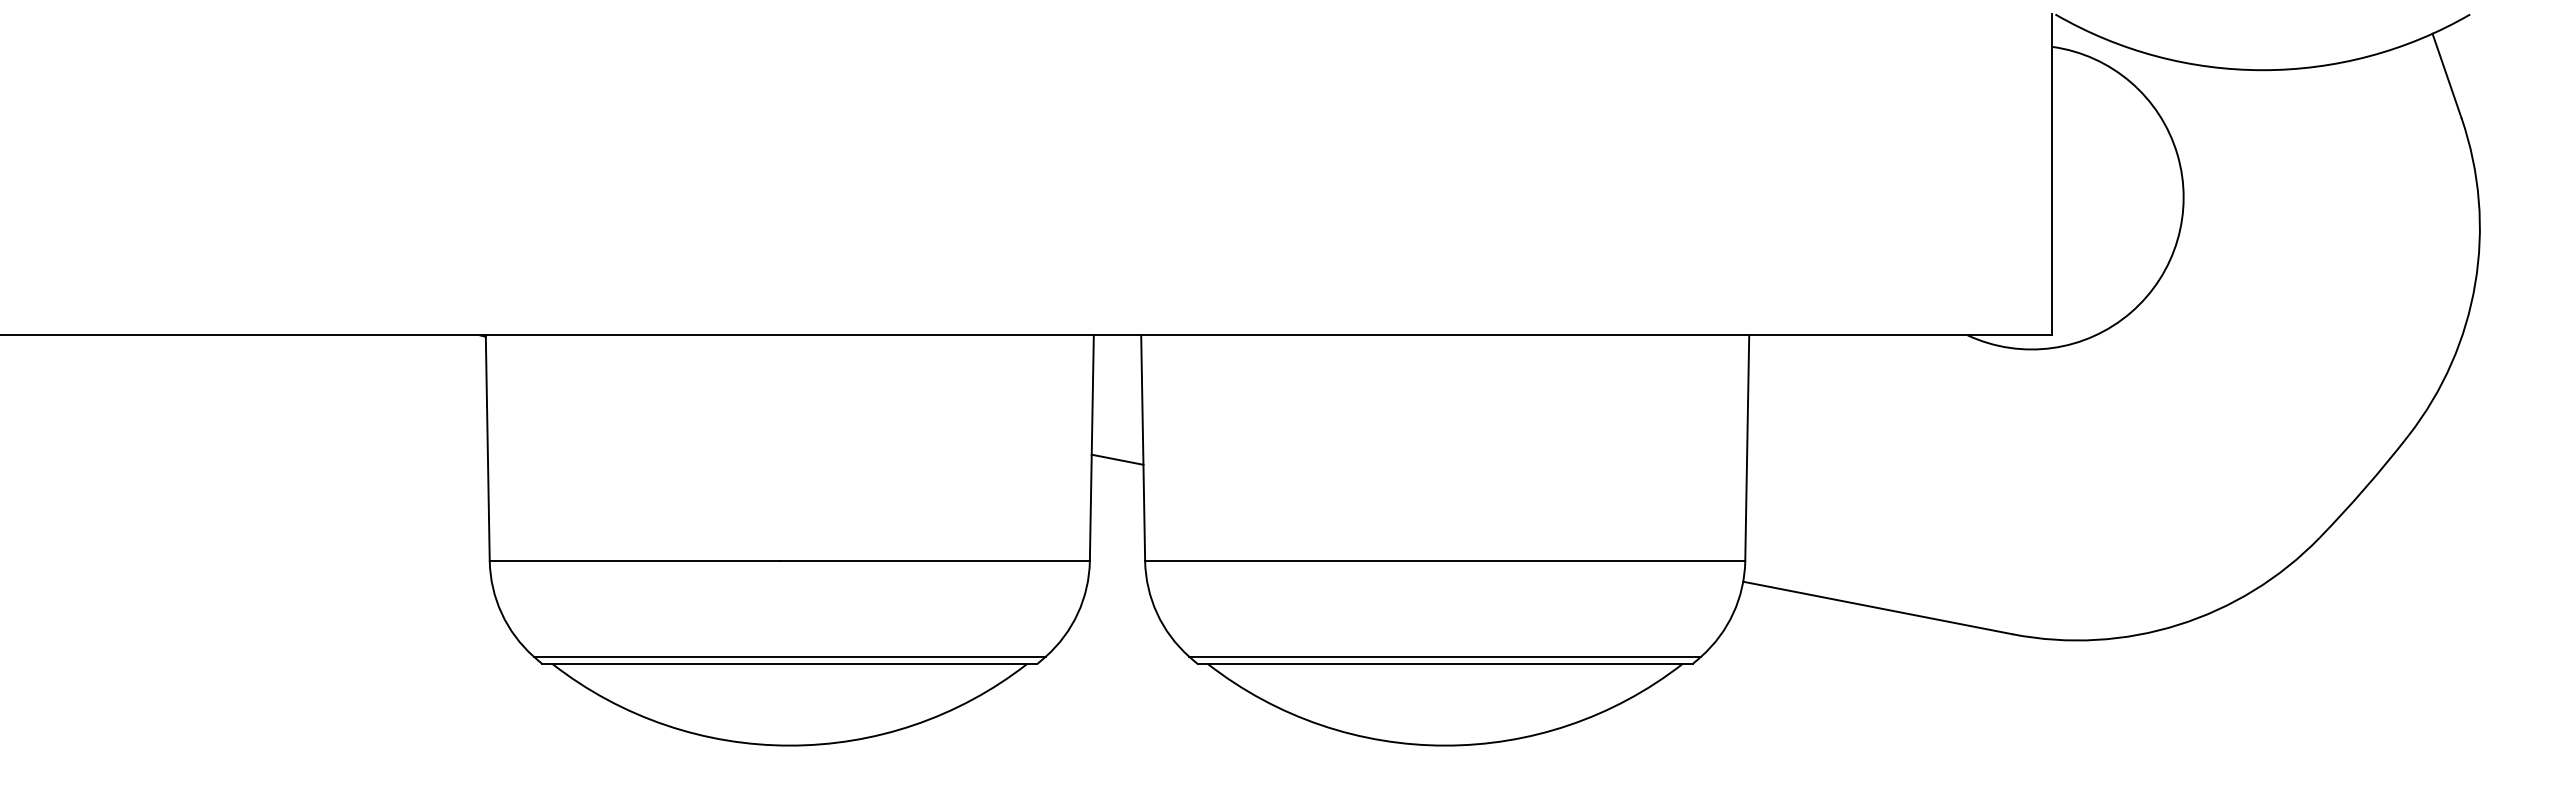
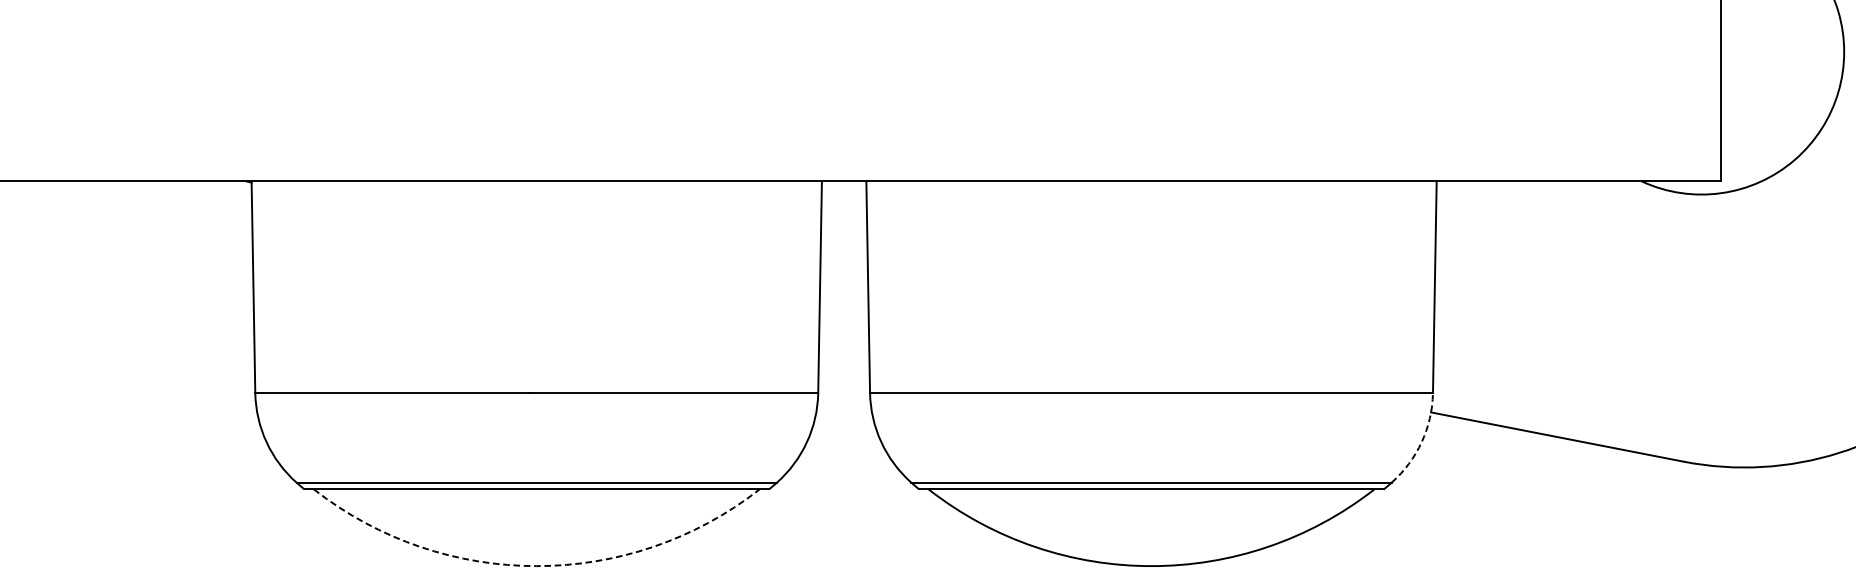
line: (1117, 459) -> (844, 297), removed
arc: (1733, 613) -> (1421, 442), solid -> dashed
arc: (789, 745) -> (536, 566), solid -> dashed

